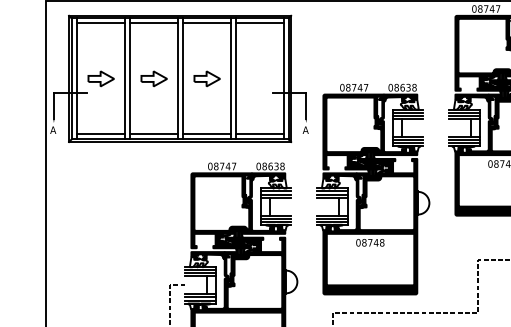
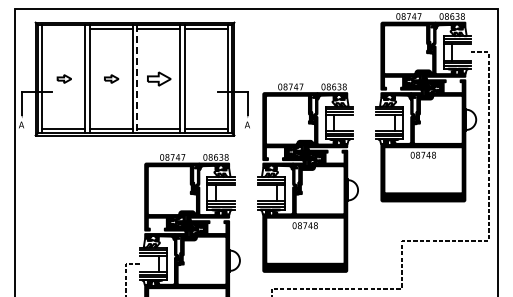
line: (100, 23) -> (63, 29), removed
part: (101, 78) -> (64, 78), size x0.6
part: (153, 78) -> (111, 78), size x0.6
line: (182, 79) -> (137, 79), solid -> dashed

